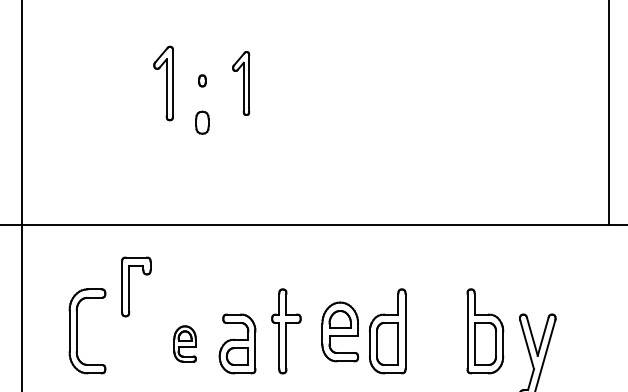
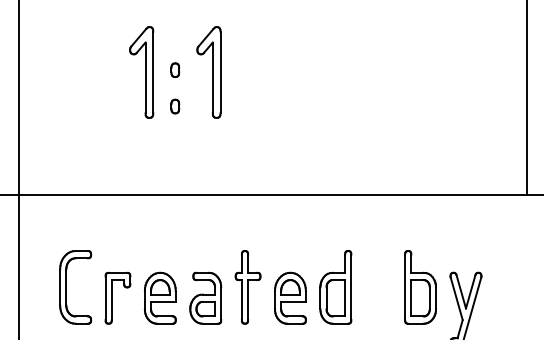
part: (202, 80) -> (175, 69), size x1.43
part: (163, 83) -> (141, 72), size x1.43
part: (240, 83) -> (208, 72), size x1.67
part: (202, 122) -> (175, 106), size x0.71
part: (129, 286) -> (112, 297), moved
part: (340, 331) -> (290, 297), moved
part: (184, 343) -> (159, 297), size x1.67

